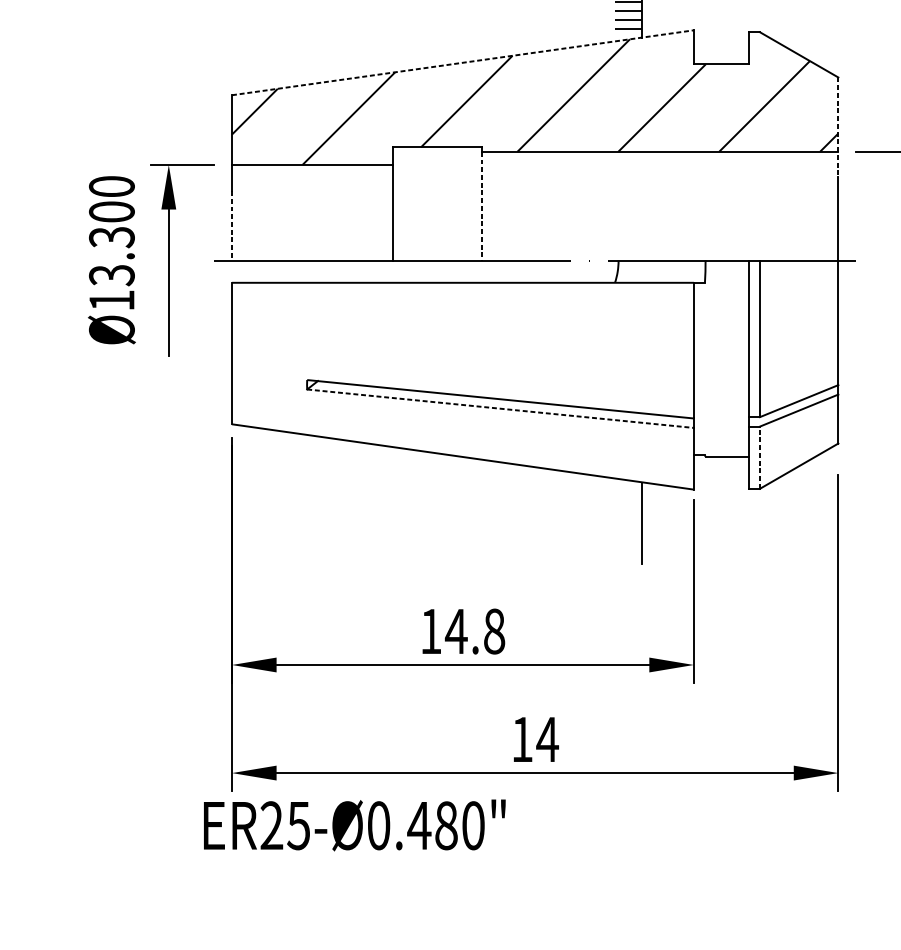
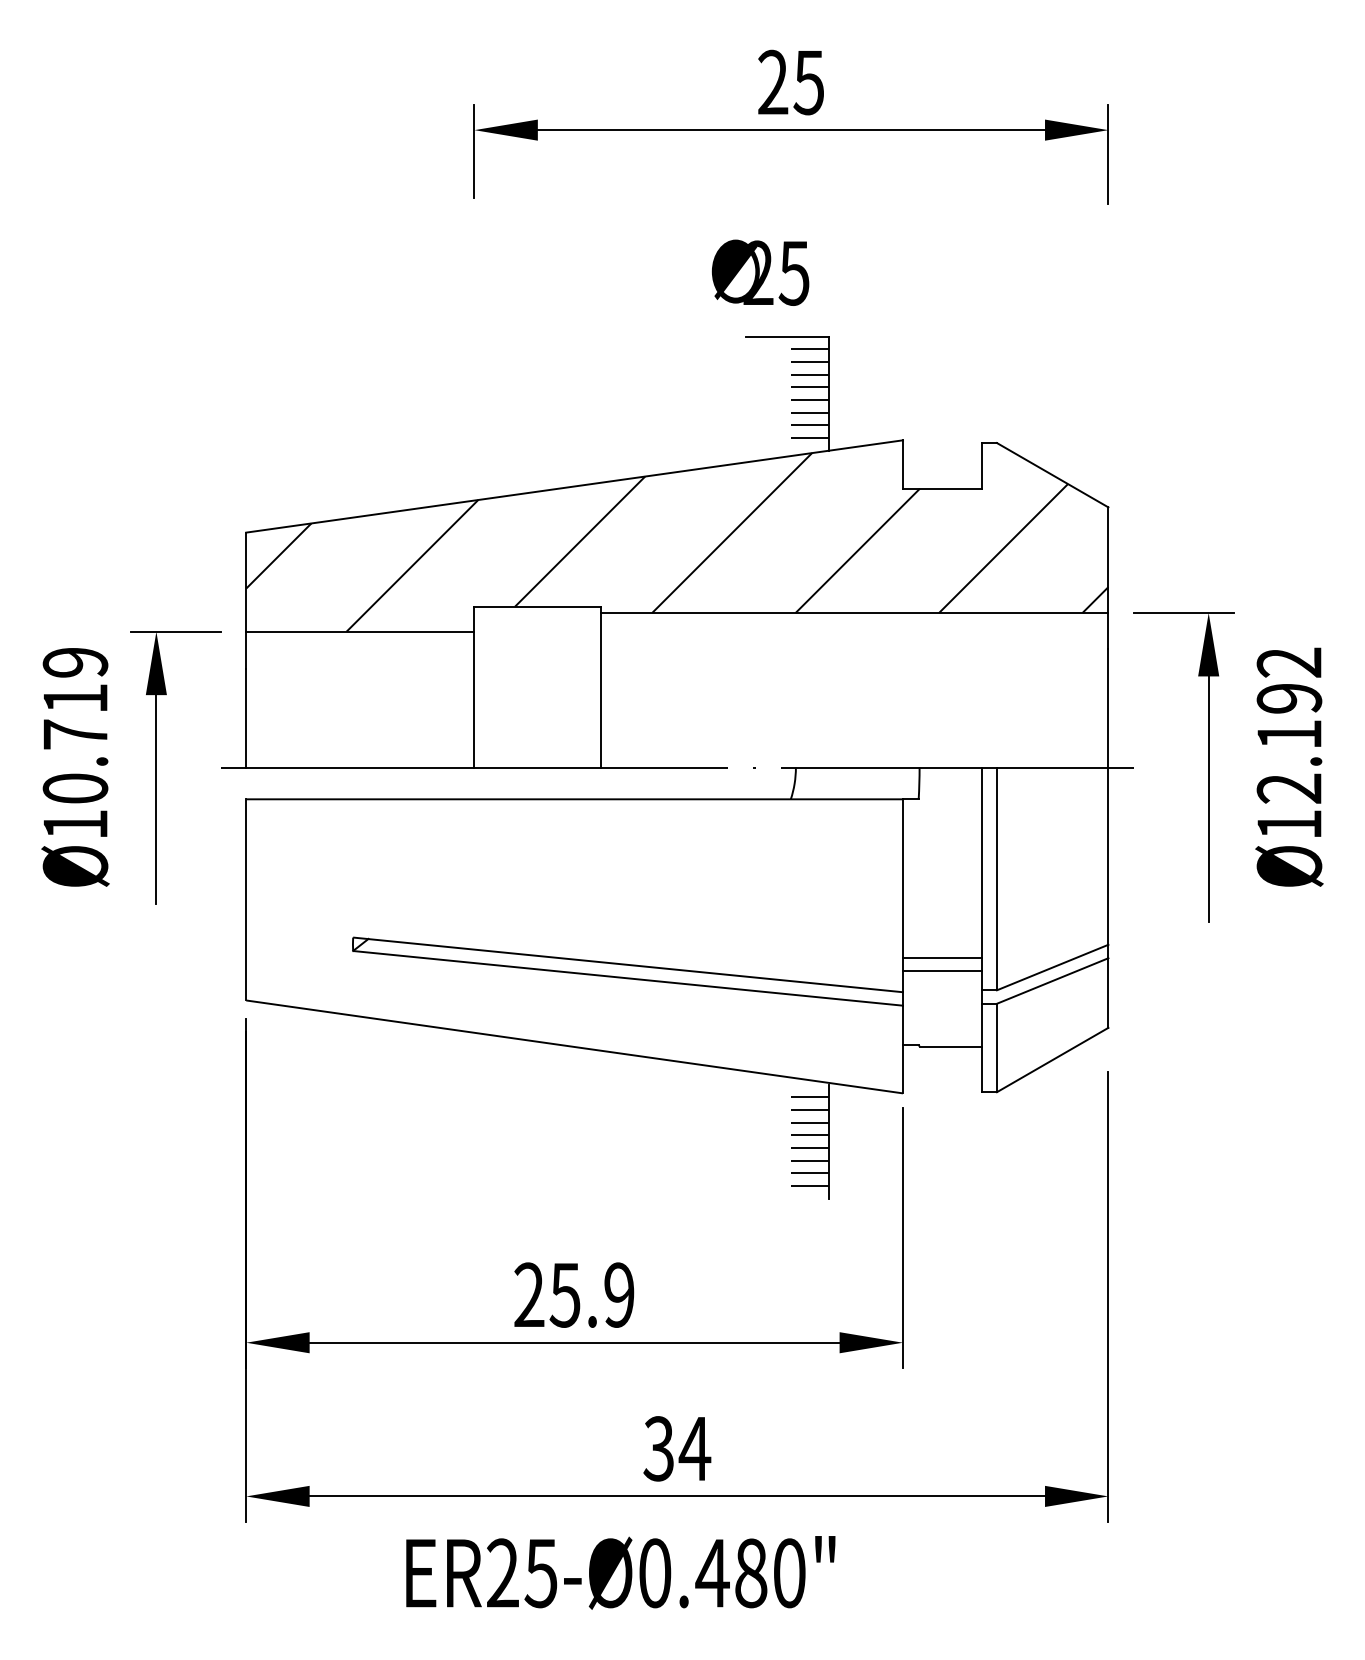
line: (462, 62) -> (574, 486), dashed -> solid
line: (838, 127) -> (1108, 578), dashed -> solid
line: (481, 206) -> (601, 690), dashed -> solid
line: (232, 225) -> (246, 718), dashed -> solid
text: (111, 230) -> (75, 725), 13.300 -> 10.719
line: (721, 394) -> (942, 958), added
line: (721, 403) -> (942, 971), added
line: (501, 408) -> (629, 978), dashed -> solid
line: (759, 457) -> (996, 1047), dashed -> solid
hatch: (628, 523) -> (810, 1141), added
text: (462, 631) -> (574, 1294), 14.8 -> 25.9
text: (521, 739) -> (658, 1448), 14 -> 34
text: (354, 825) -> (620, 1572), moved

